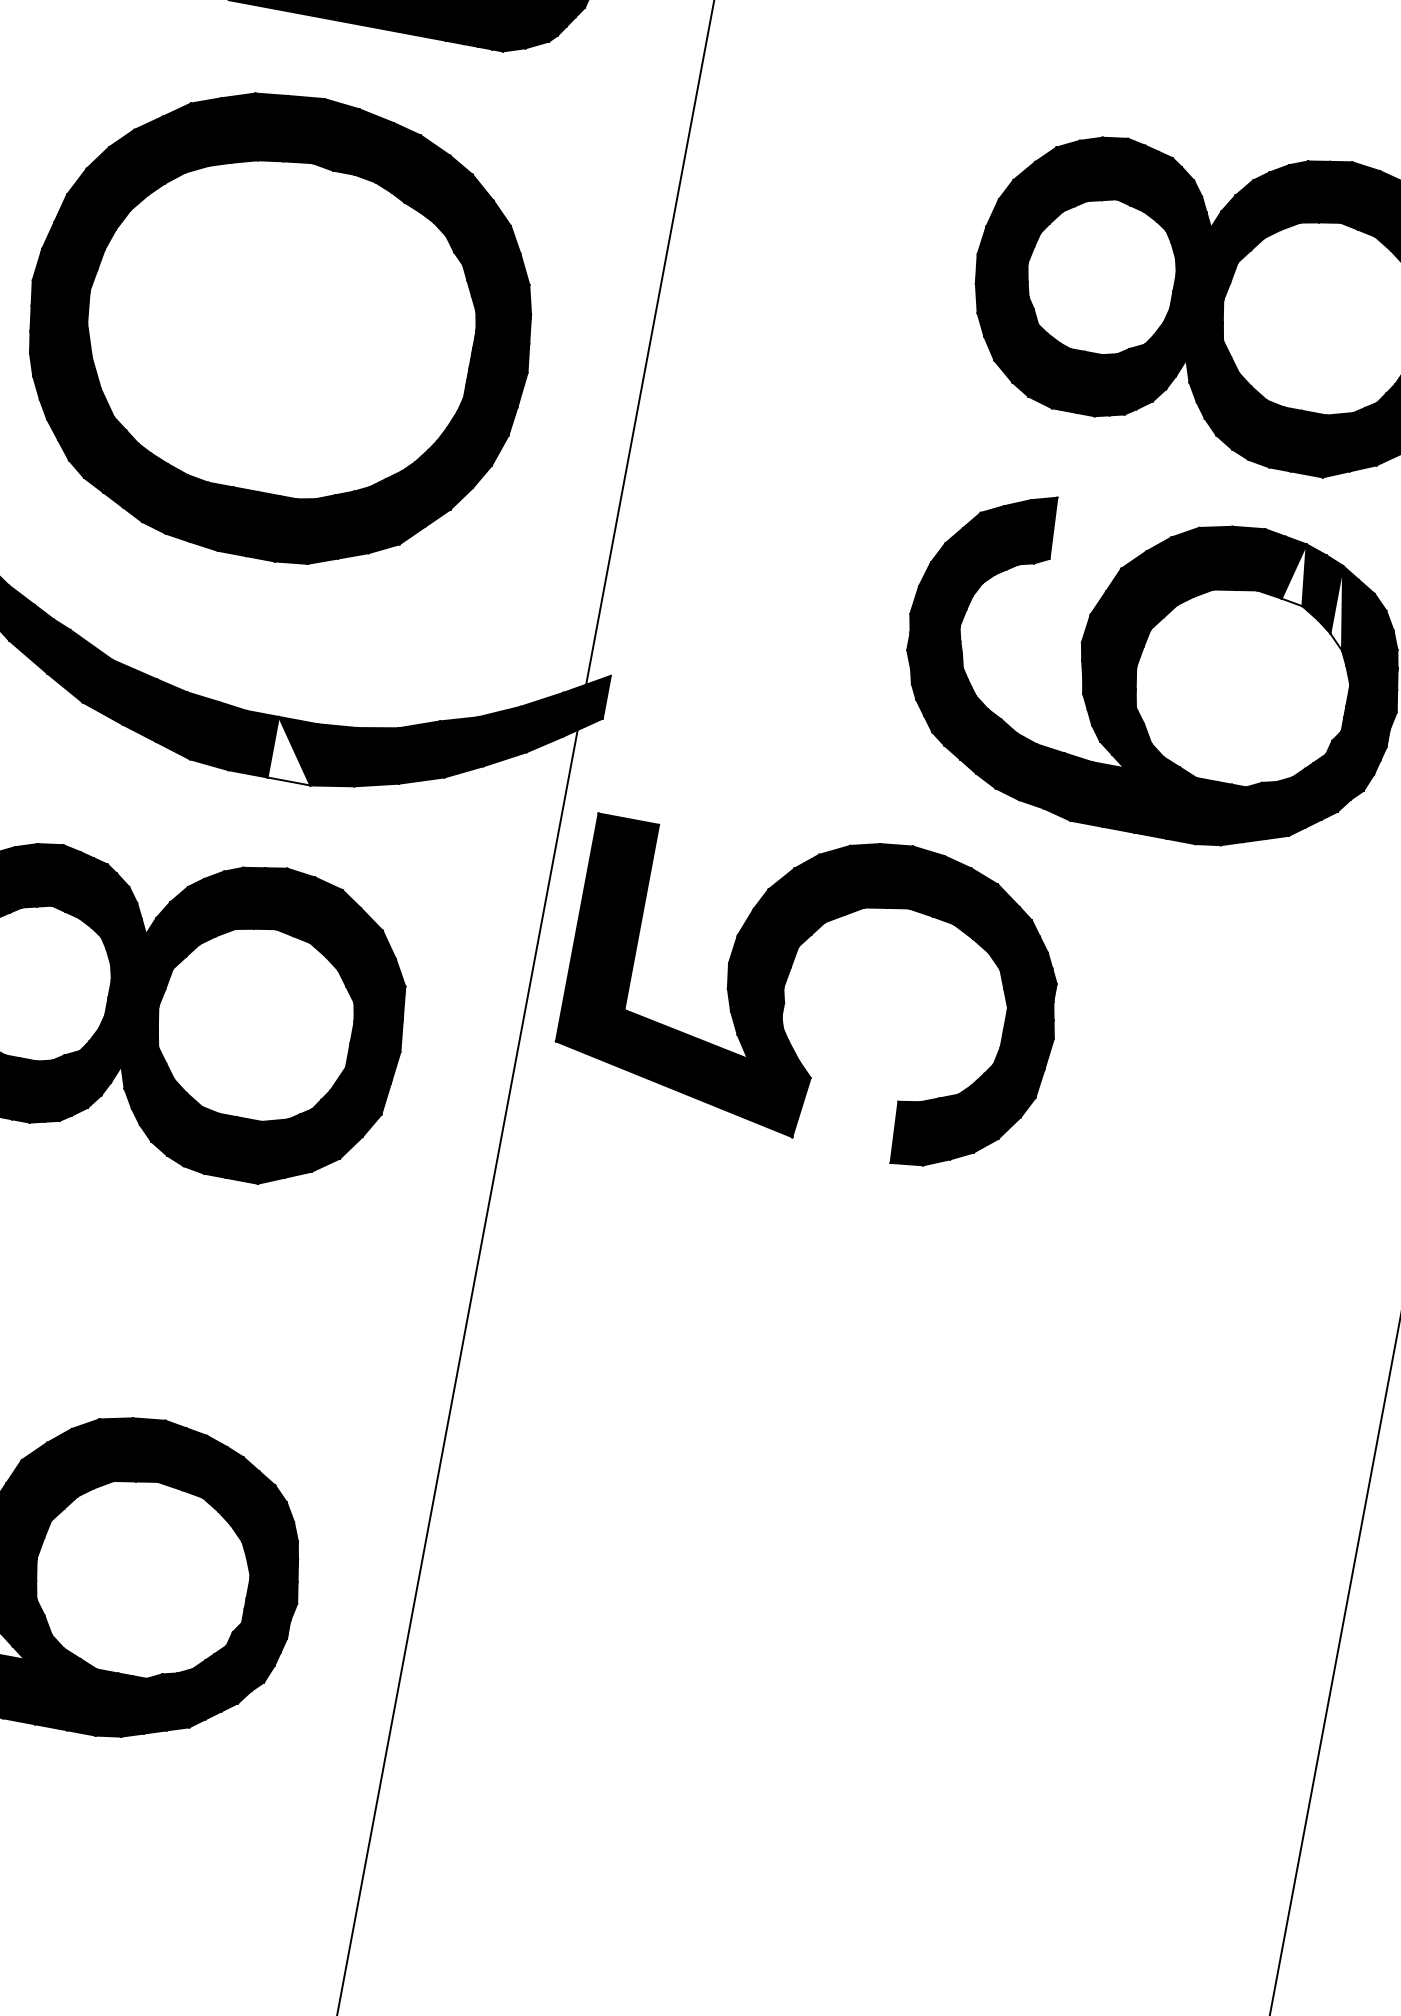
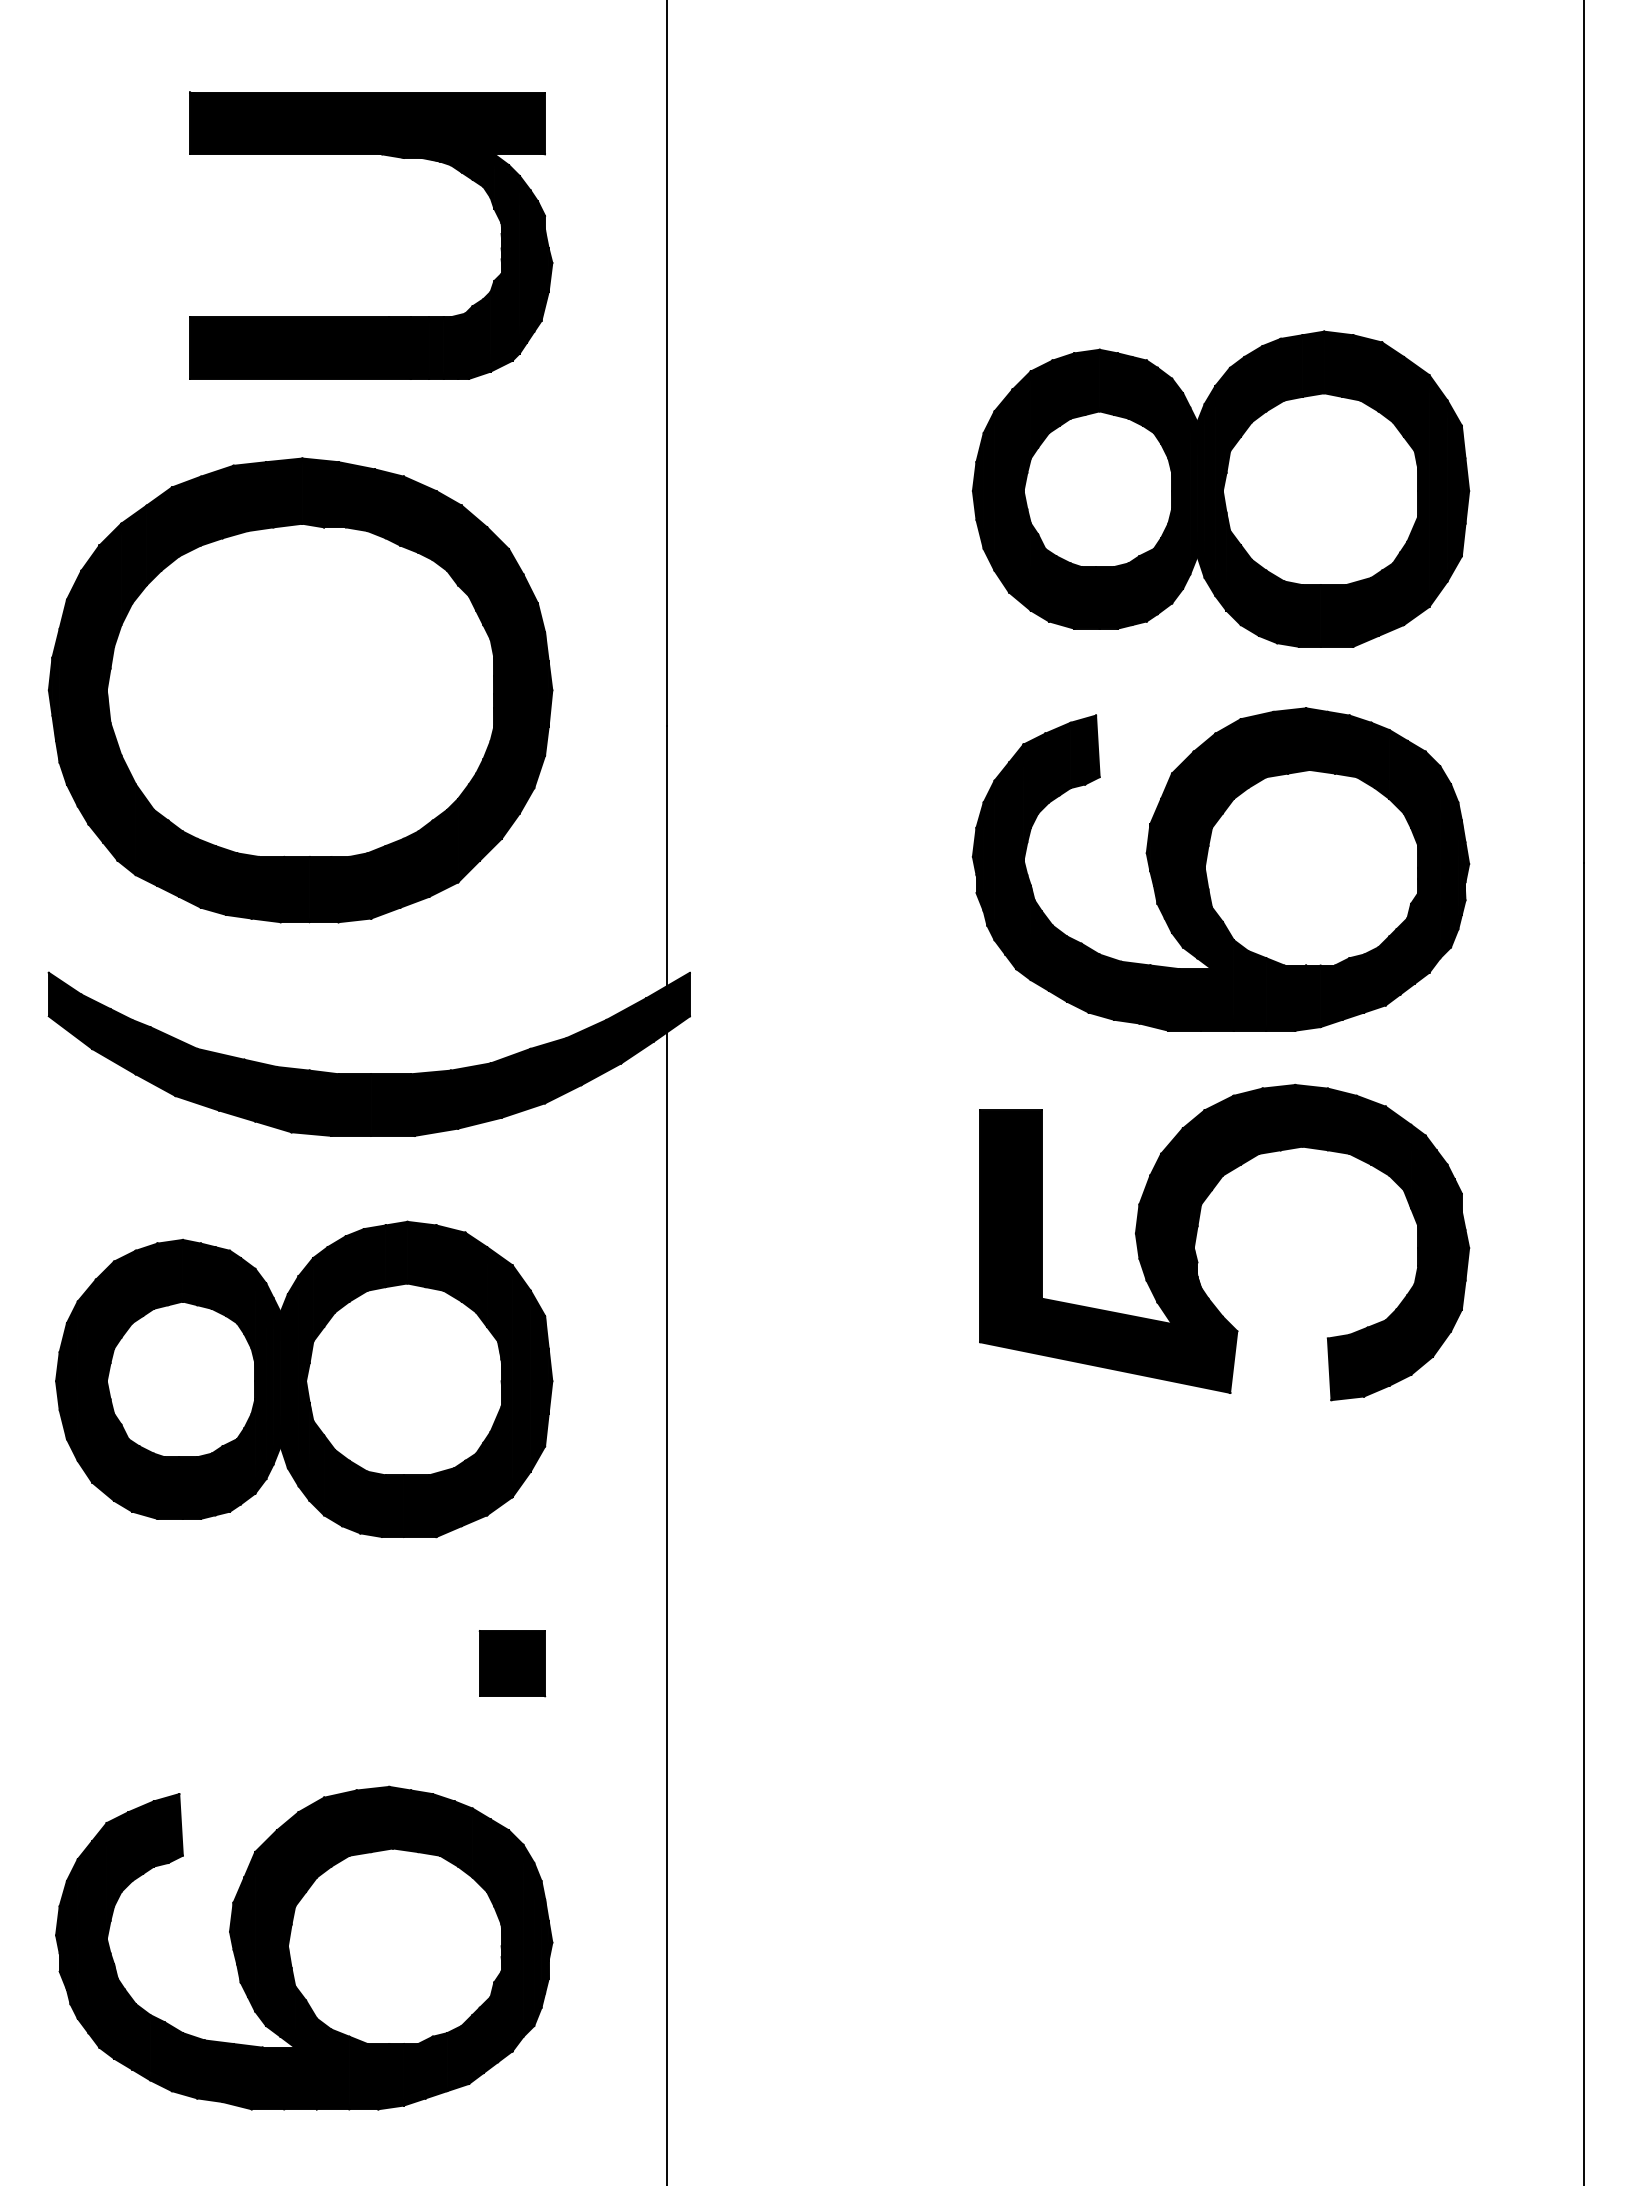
fill: (1296, 573) -> (1345, 746), added
fill: (1342, 607) -> (1396, 771), added
fill: (294, 750) -> (392, 1104), added
part: (787, 980) -> (1196, 1239), moved
part: (309, 1322) -> (512, 1663), added

